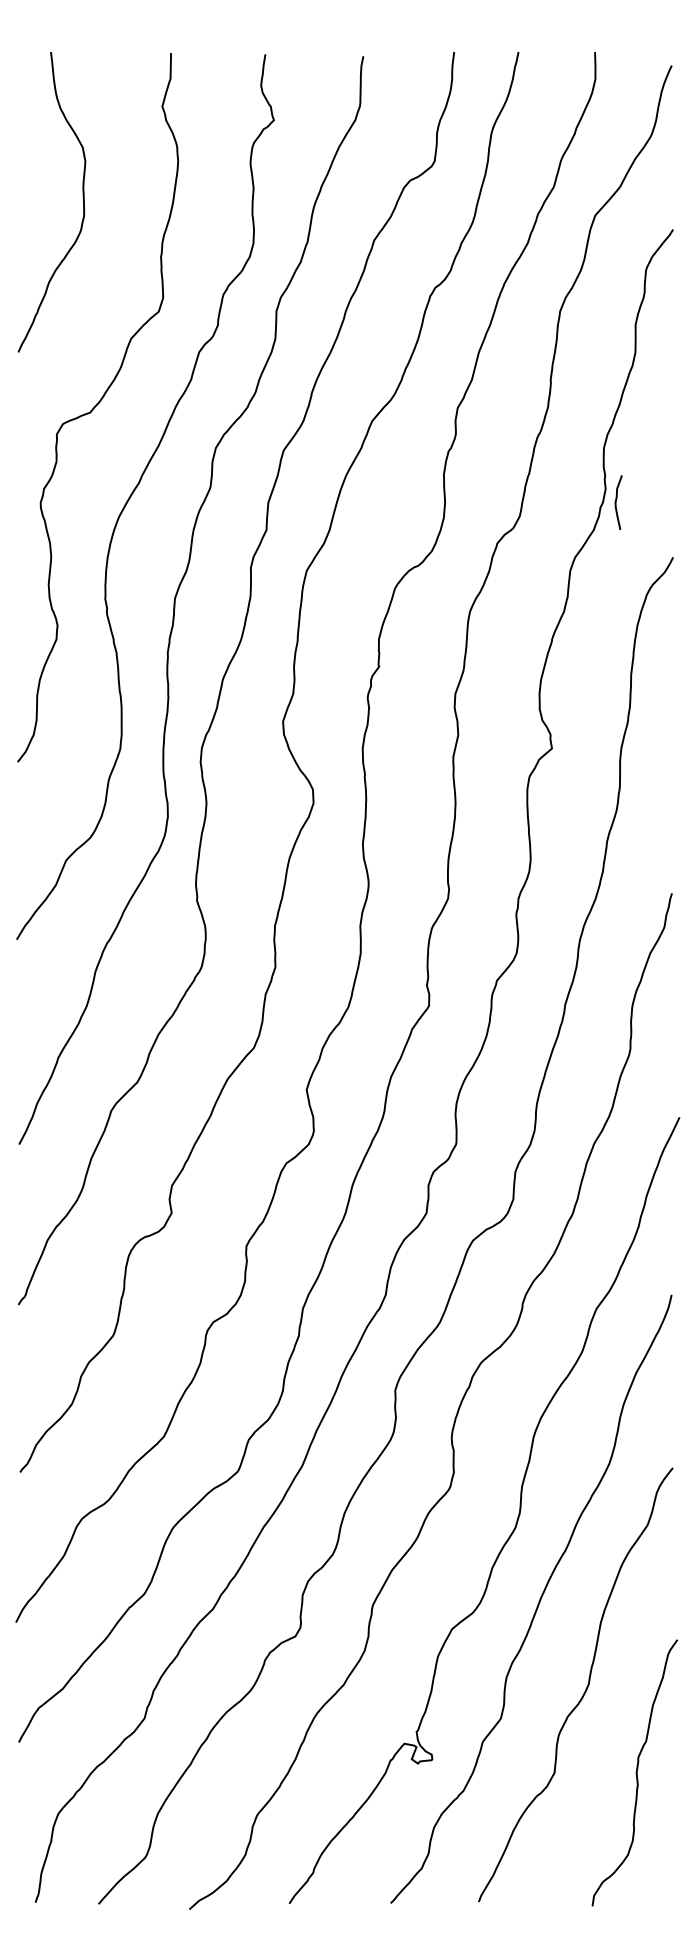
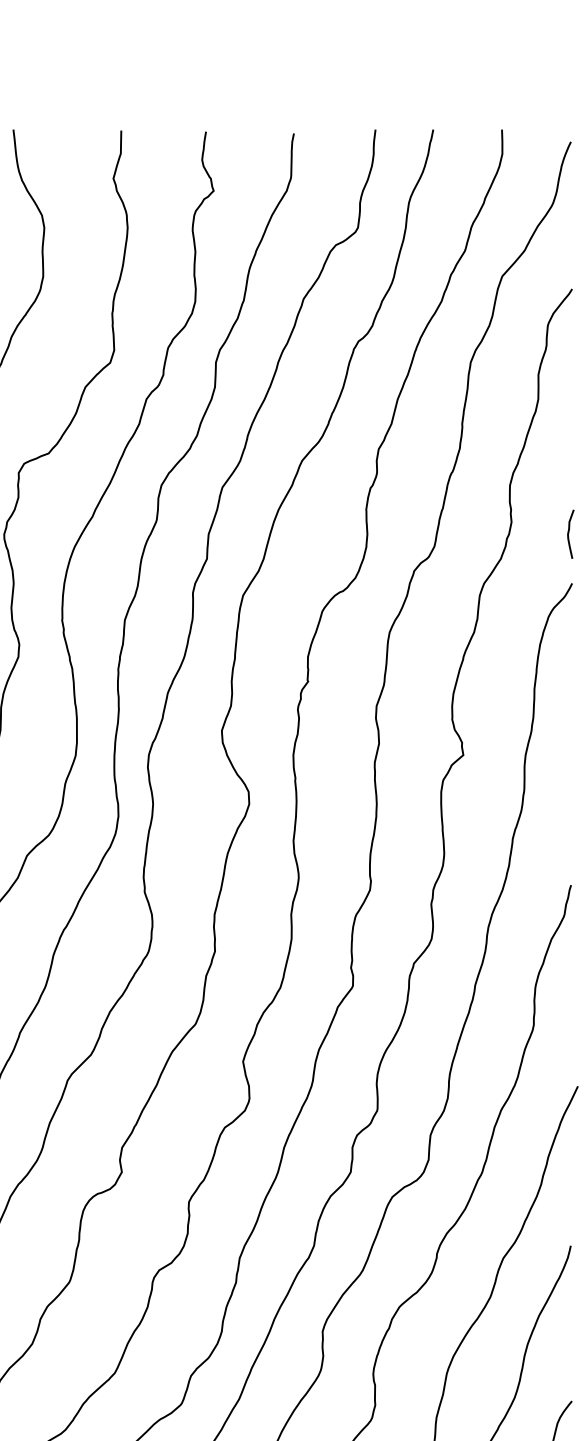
curve: (616, 502) -> (568, 534), moved

